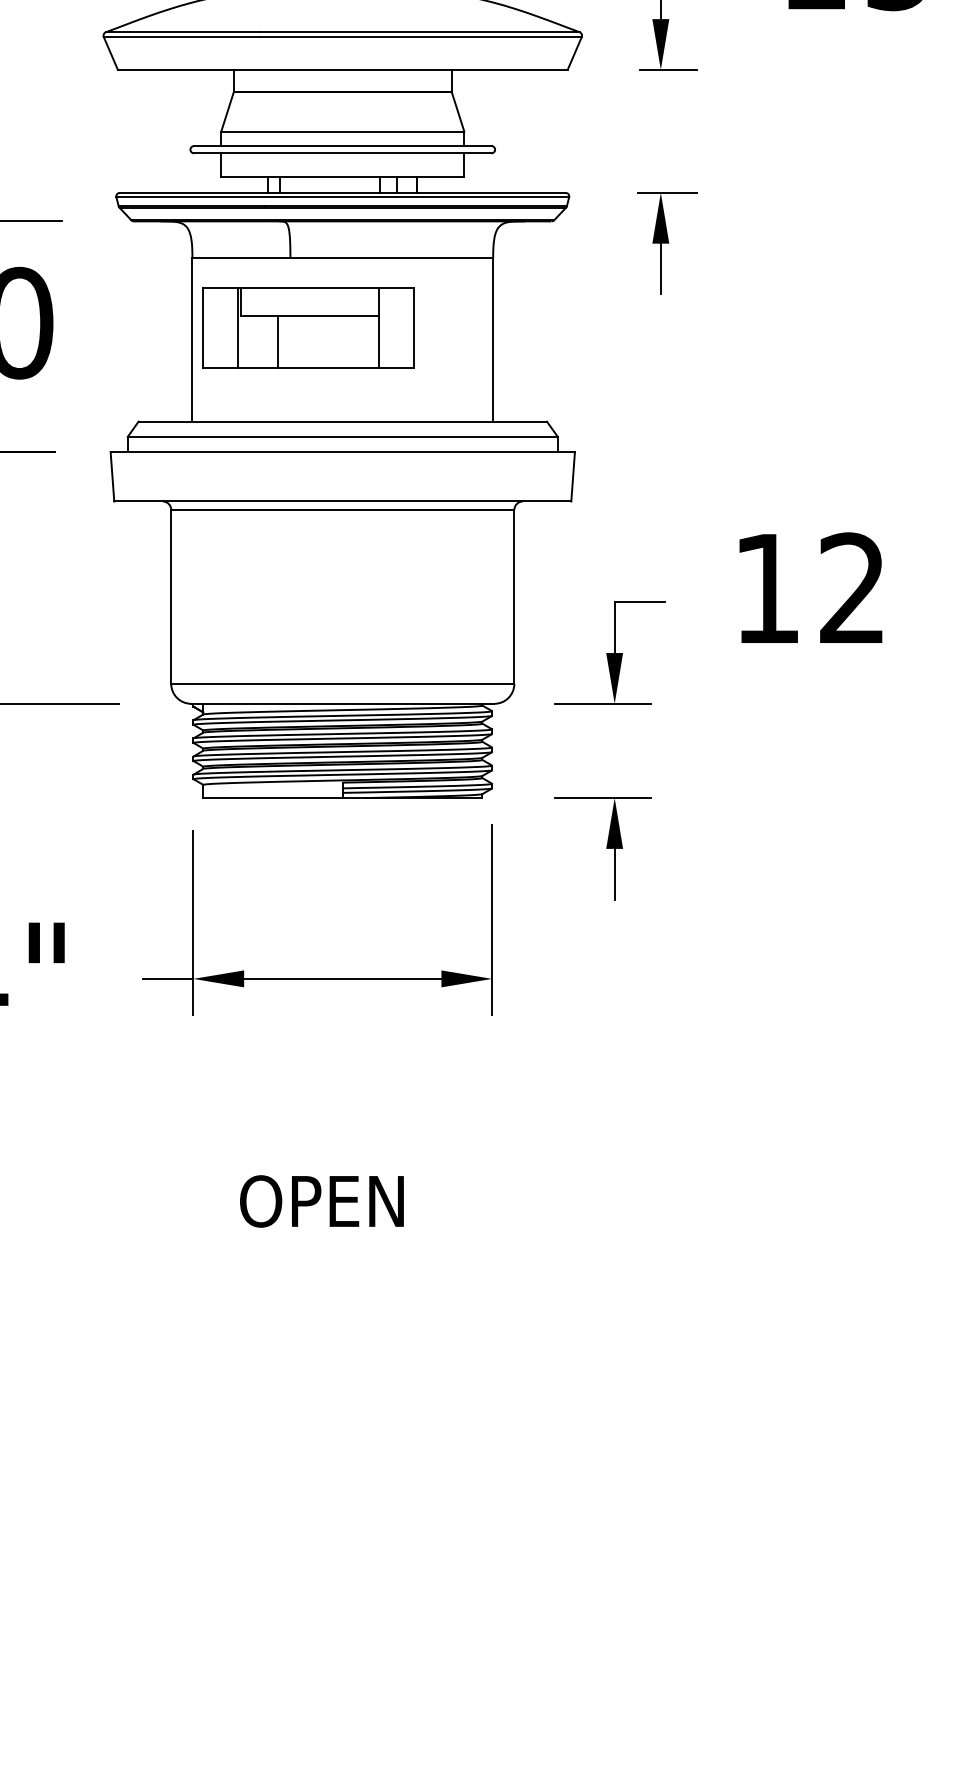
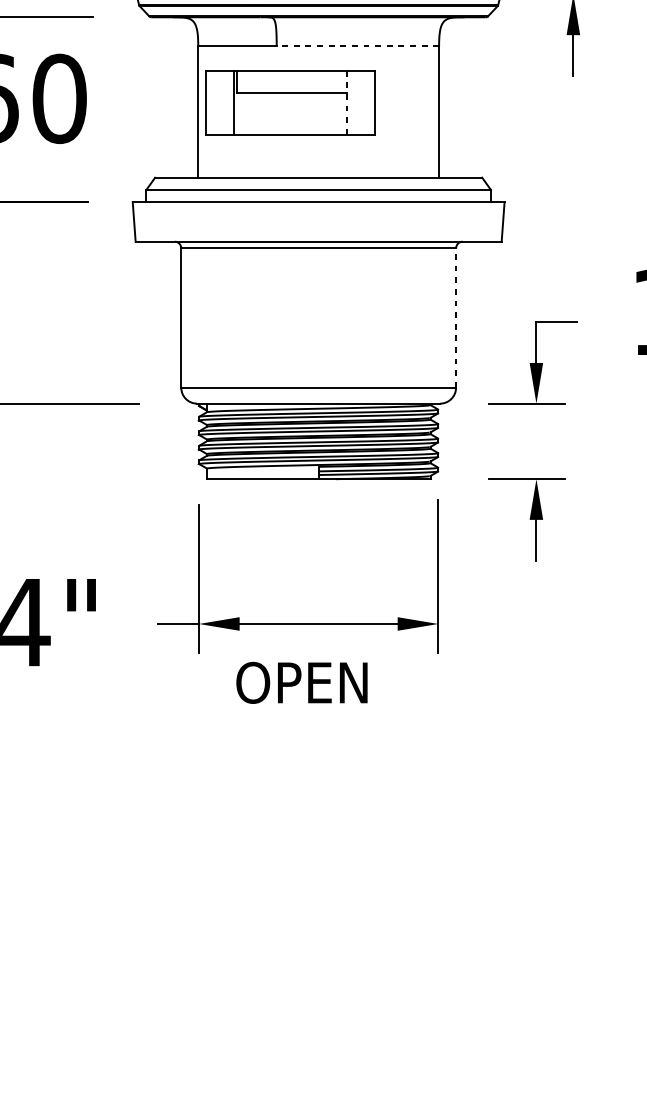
line: (391, 257) -> (357, 46), solid -> dashed
line: (378, 328) -> (347, 103), solid -> dashed
line: (278, 341) -> (267, 113), removed
line: (514, 596) -> (456, 317), solid -> dashed
text: (321, 1201) -> (301, 682), moved

